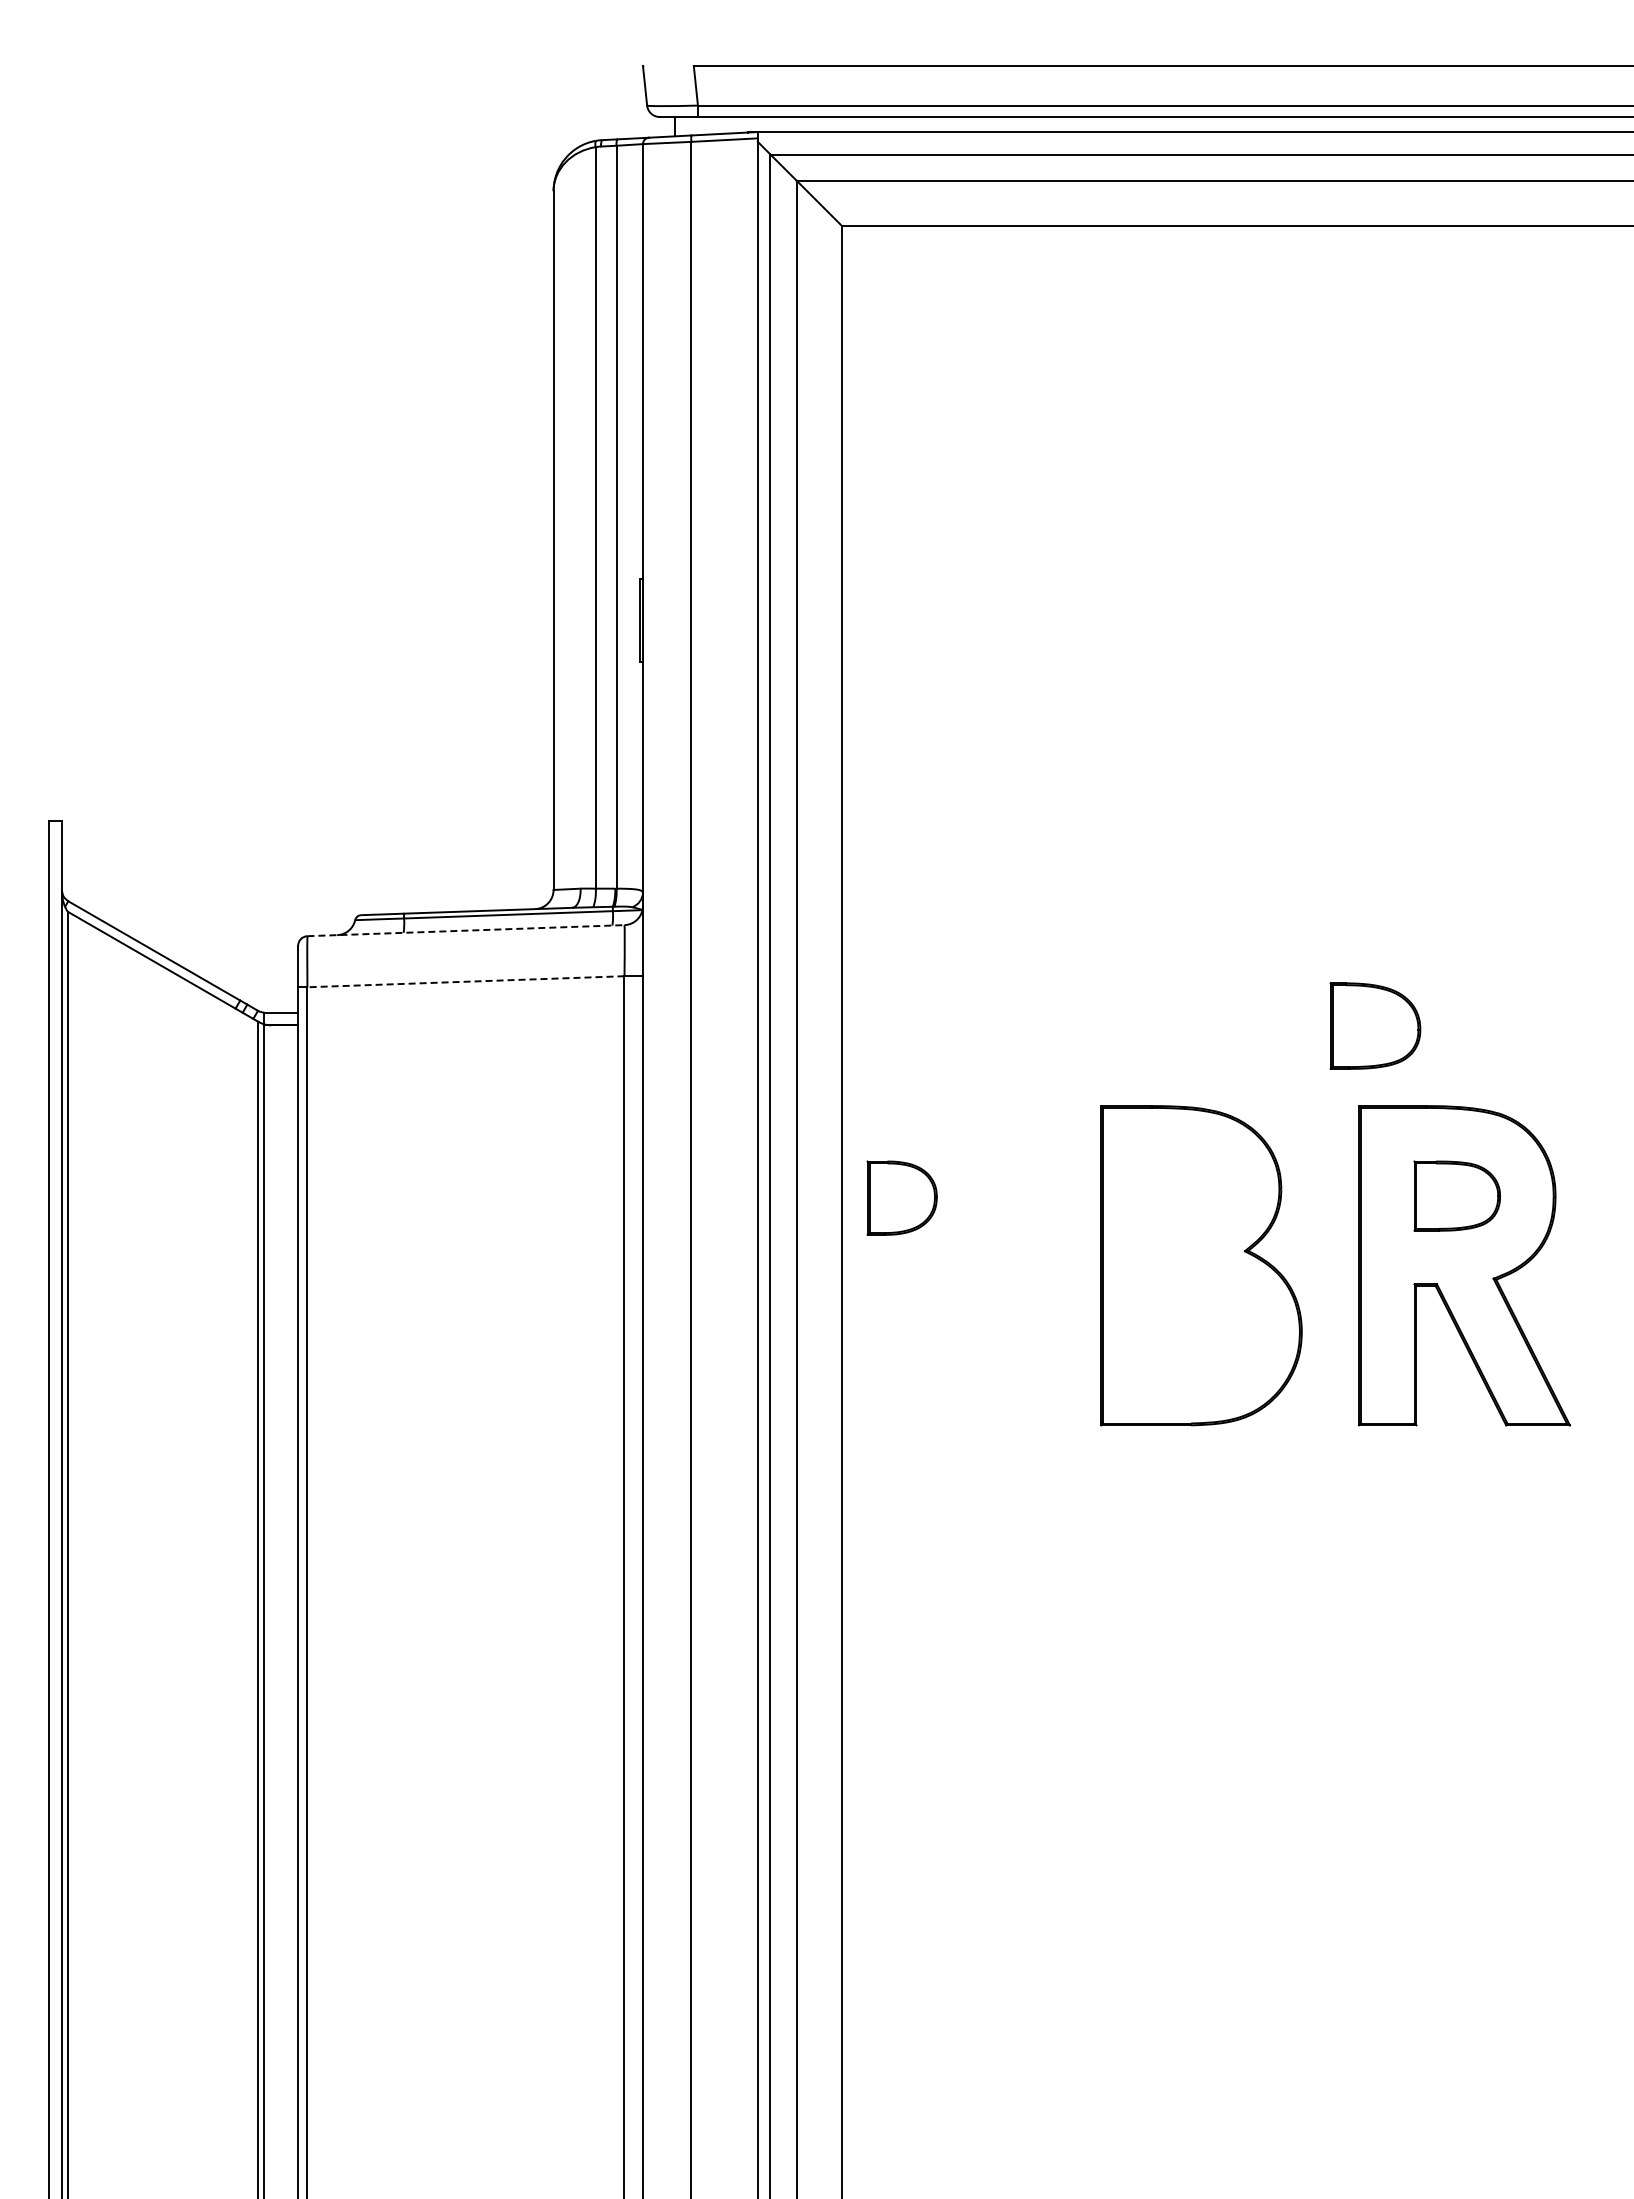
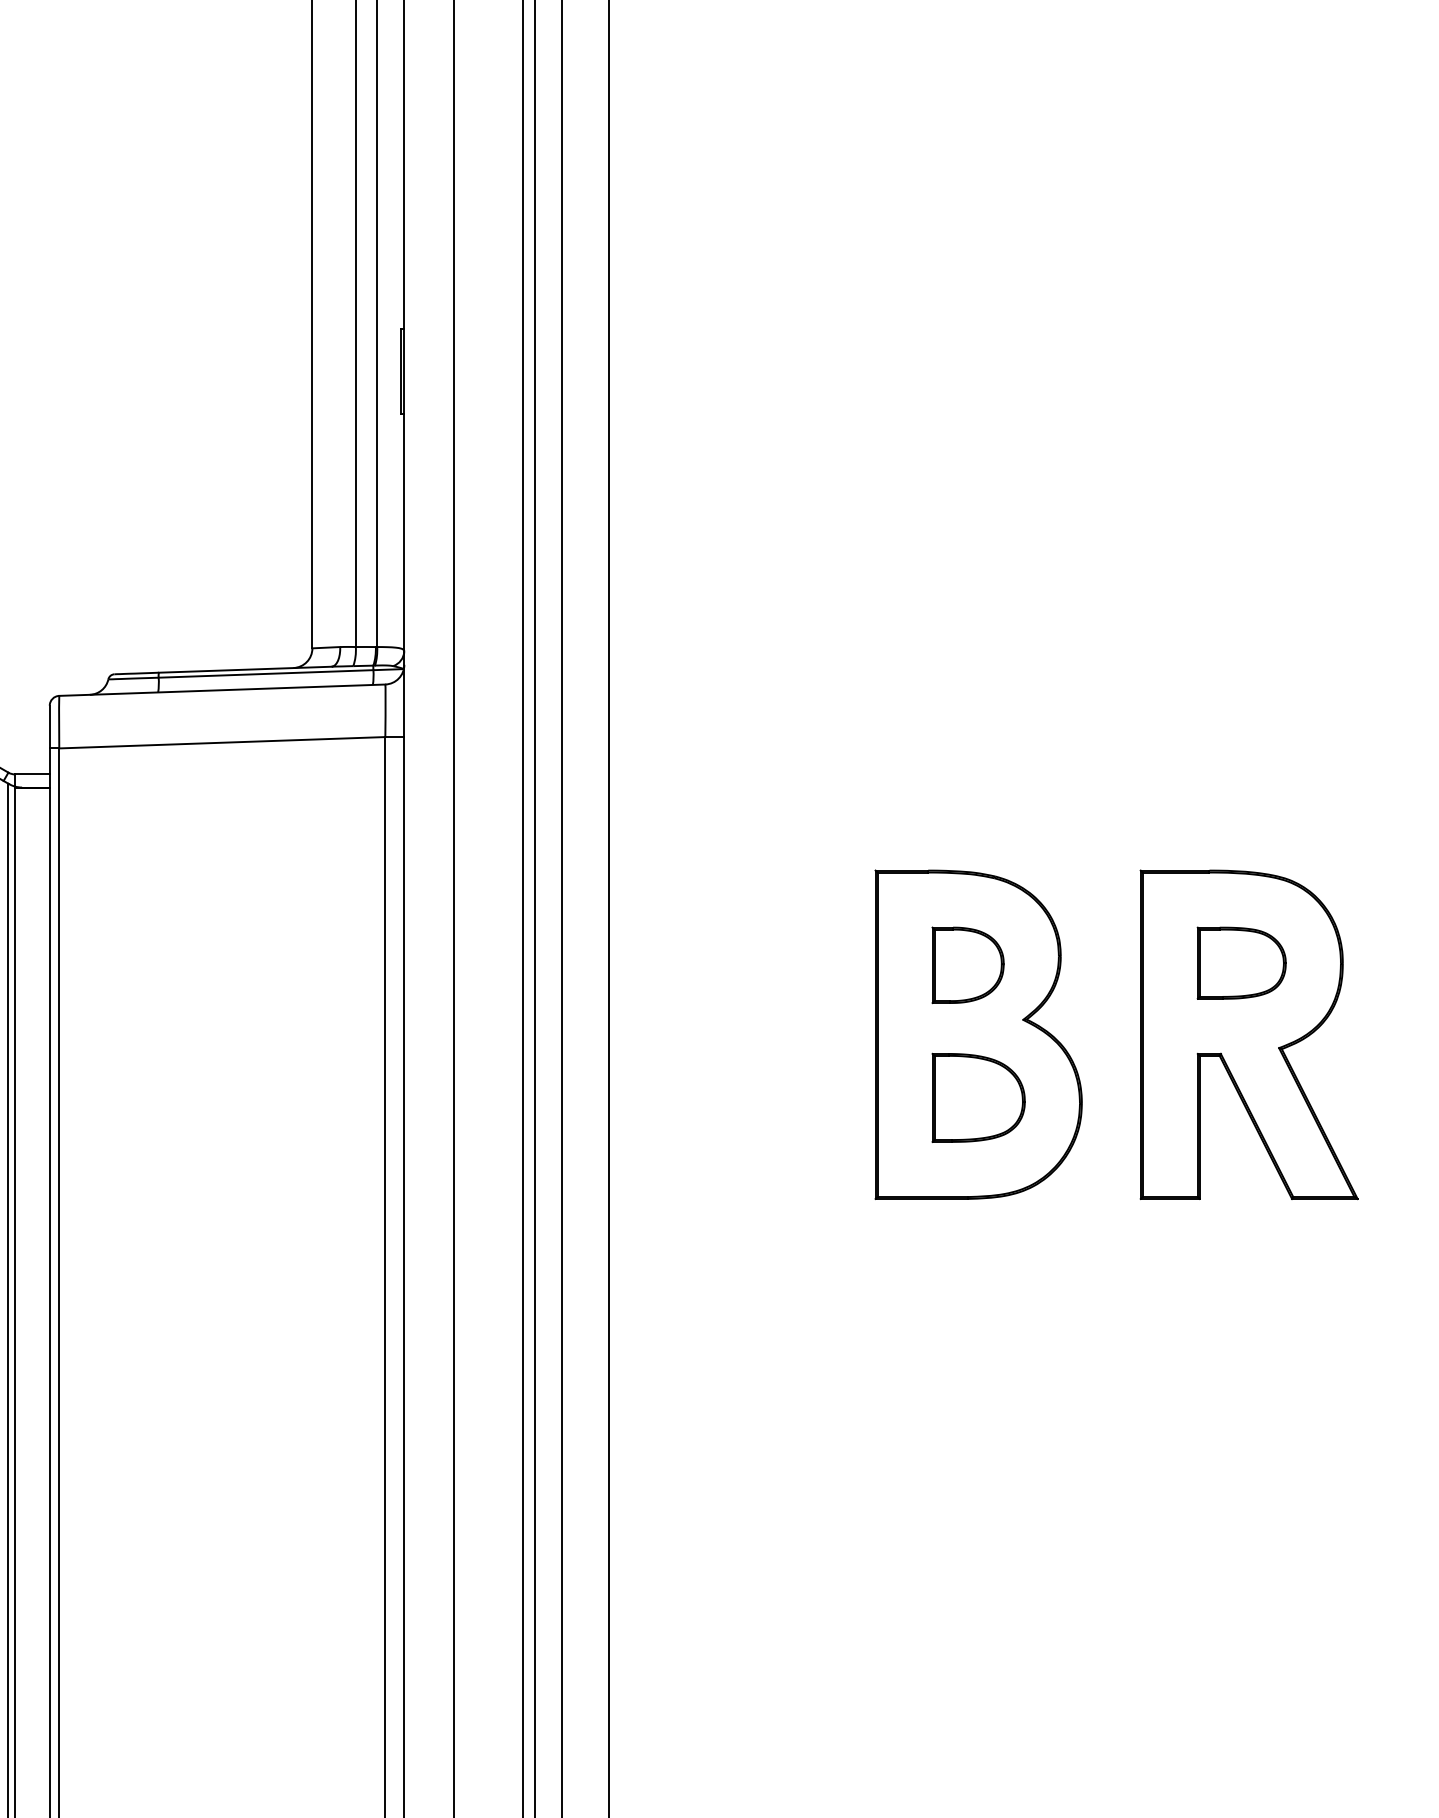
line: (465, 930) -> (221, 690), dashed -> solid
line: (465, 981) -> (221, 742), dashed -> solid
part: (1375, 1025) -> (978, 1097), moved
part: (901, 1197) -> (967, 964), moved

